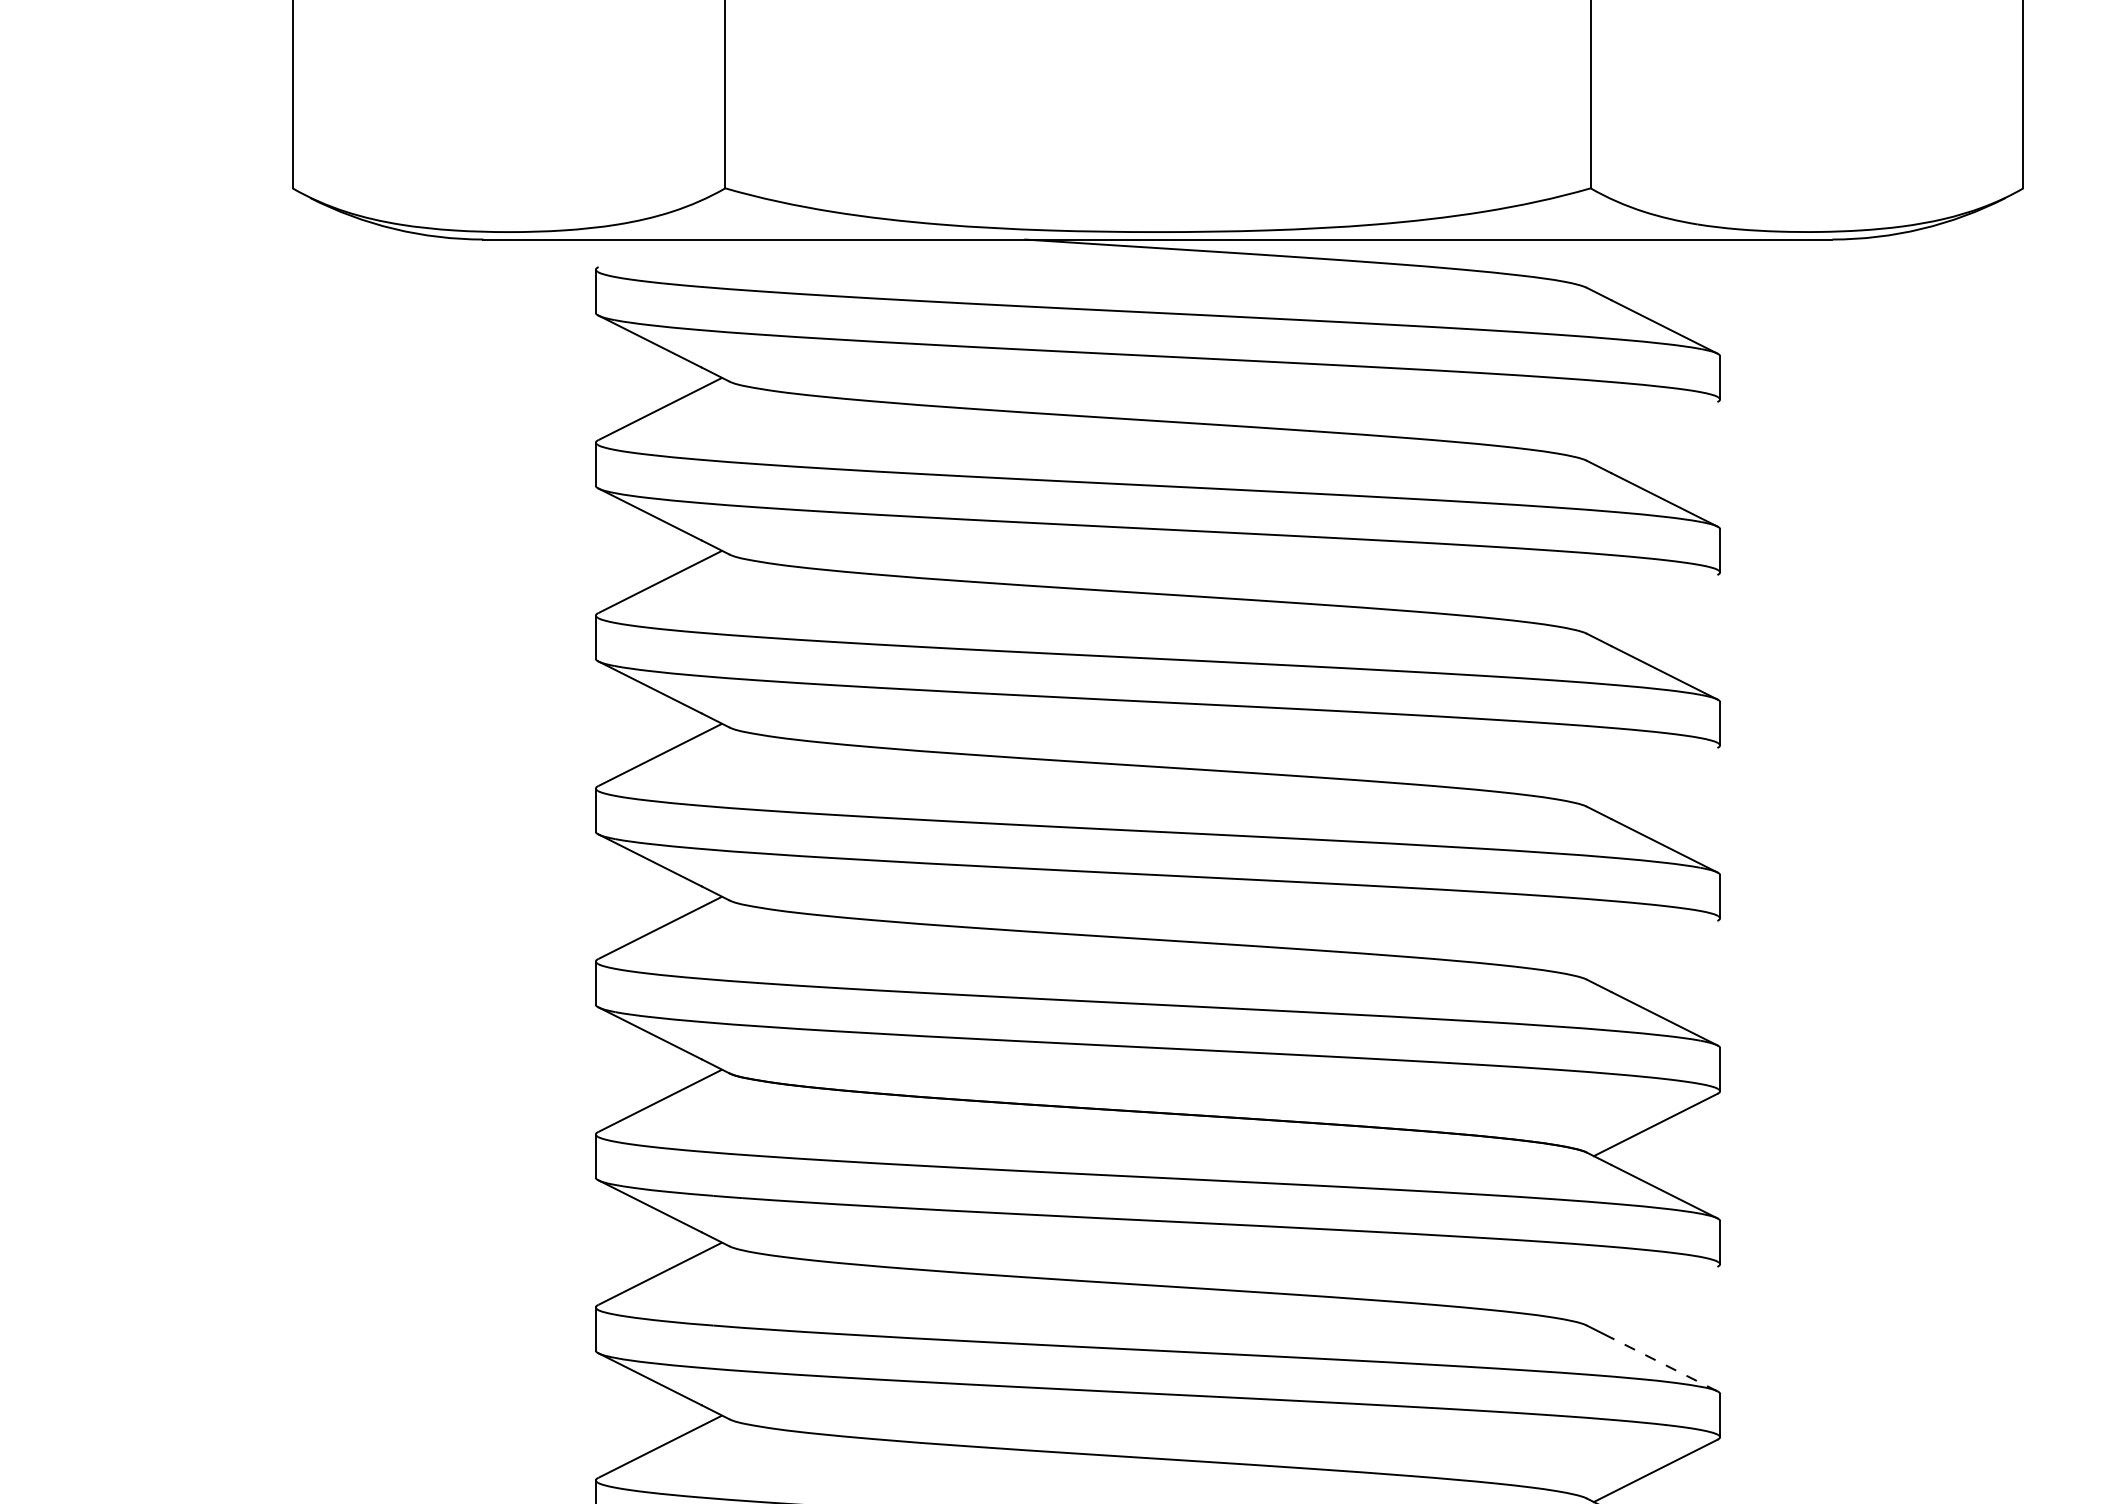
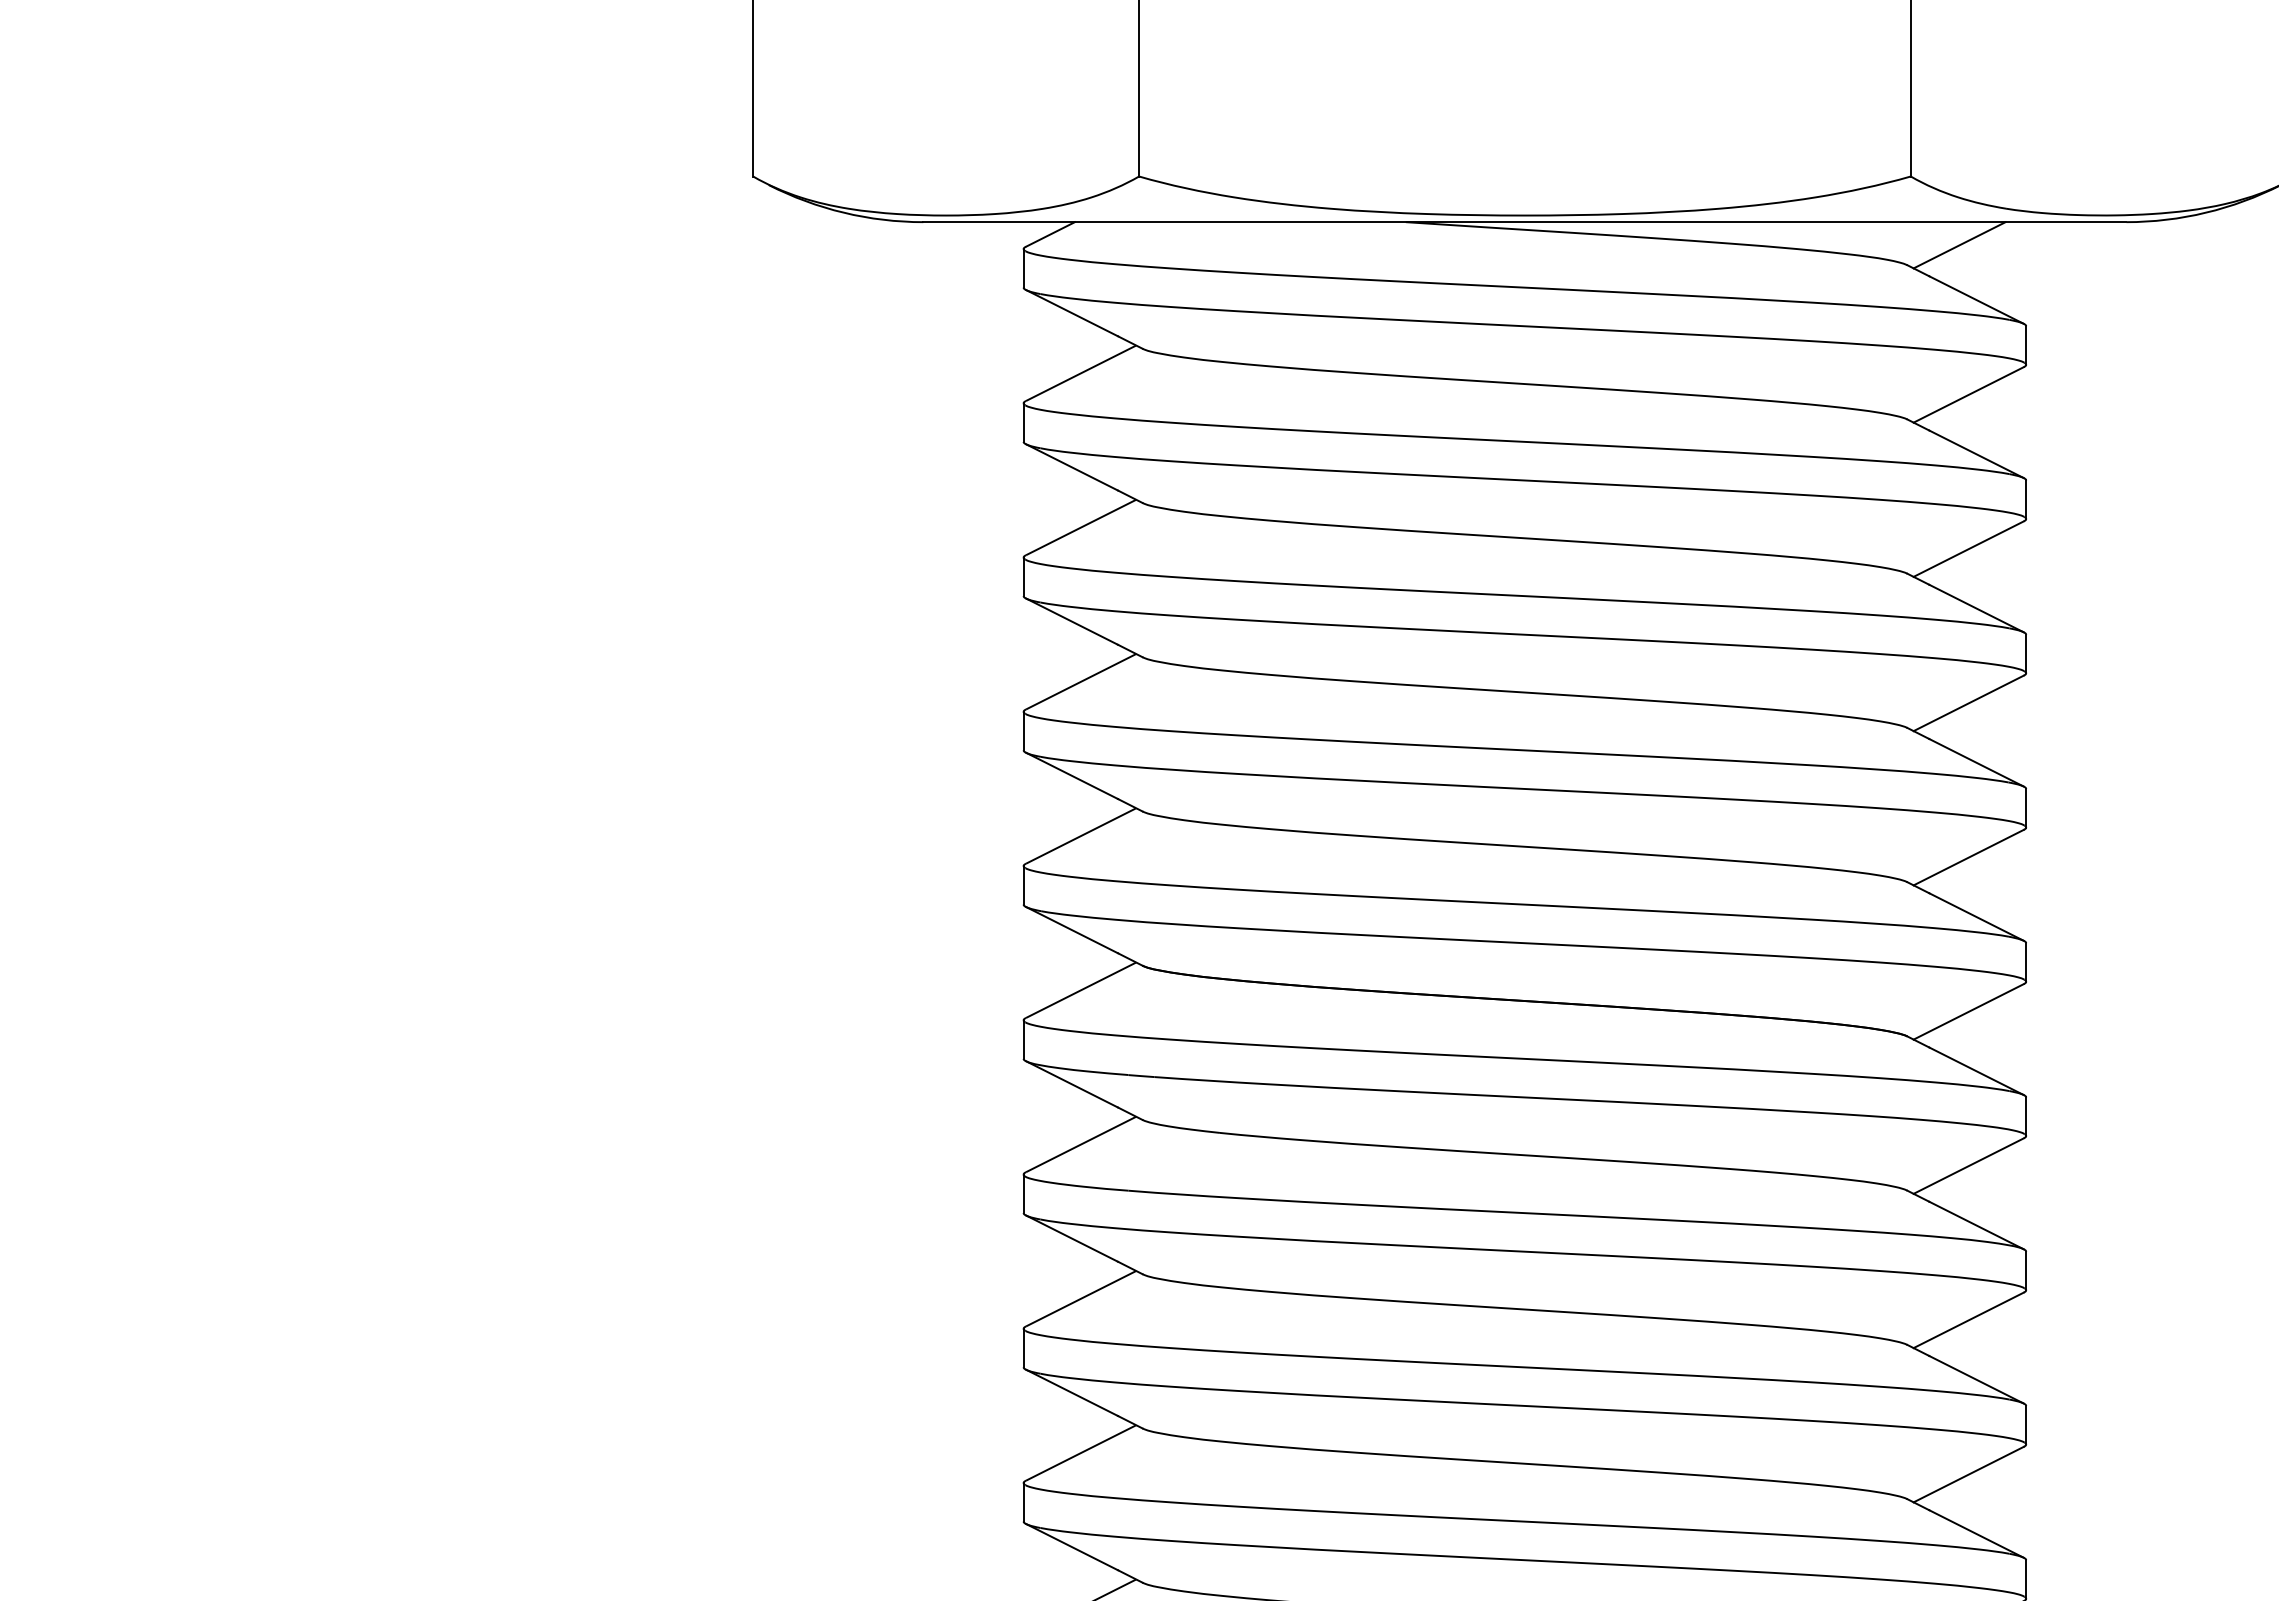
line: (626, 253) -> (1050, 234), added
line: (1645, 265) -> (1959, 245), added
line: (1655, 432) -> (1968, 394), added
line: (1655, 605) -> (1968, 548), added
line: (1655, 779) -> (1968, 703), added
line: (1655, 951) -> (1968, 857), added
line: (1655, 1297) -> (1968, 1165), added
line: (1664, 1364) -> (1976, 1225), dashed -> solid

